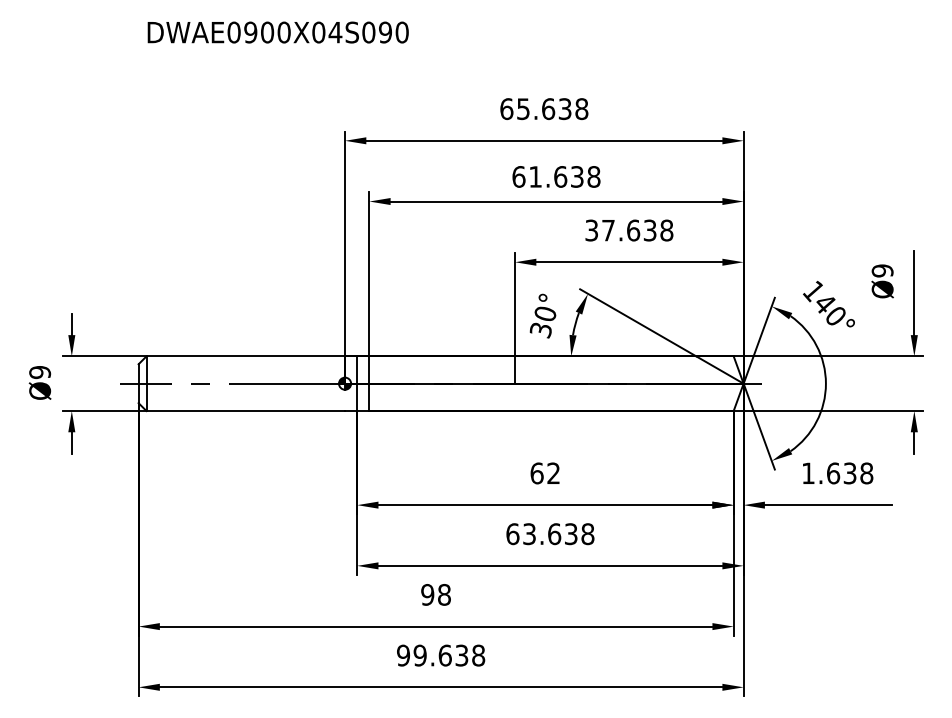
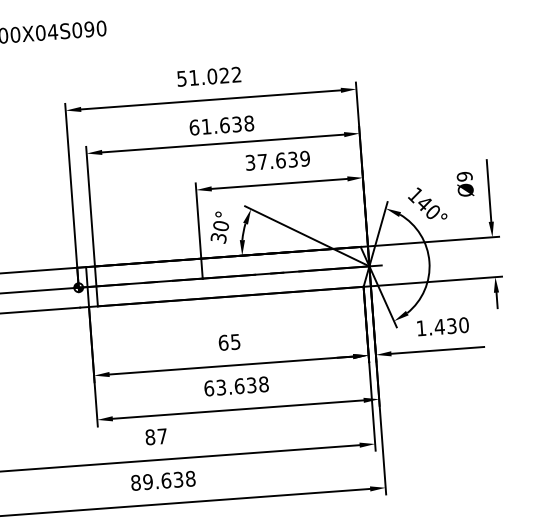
text: (544, 109) -> (209, 77), 65.638 -> 51.022
text: (666, 230) -> (304, 158), 37.638 -> 37.639
text: (553, 473) -> (235, 342), 62 -> 65
text: (849, 473) -> (451, 326), 1.638 -> 1.430
text: (435, 594) -> (155, 436), 98 -> 87
text: (403, 655) -> (135, 482), 99.638 -> 89.638

